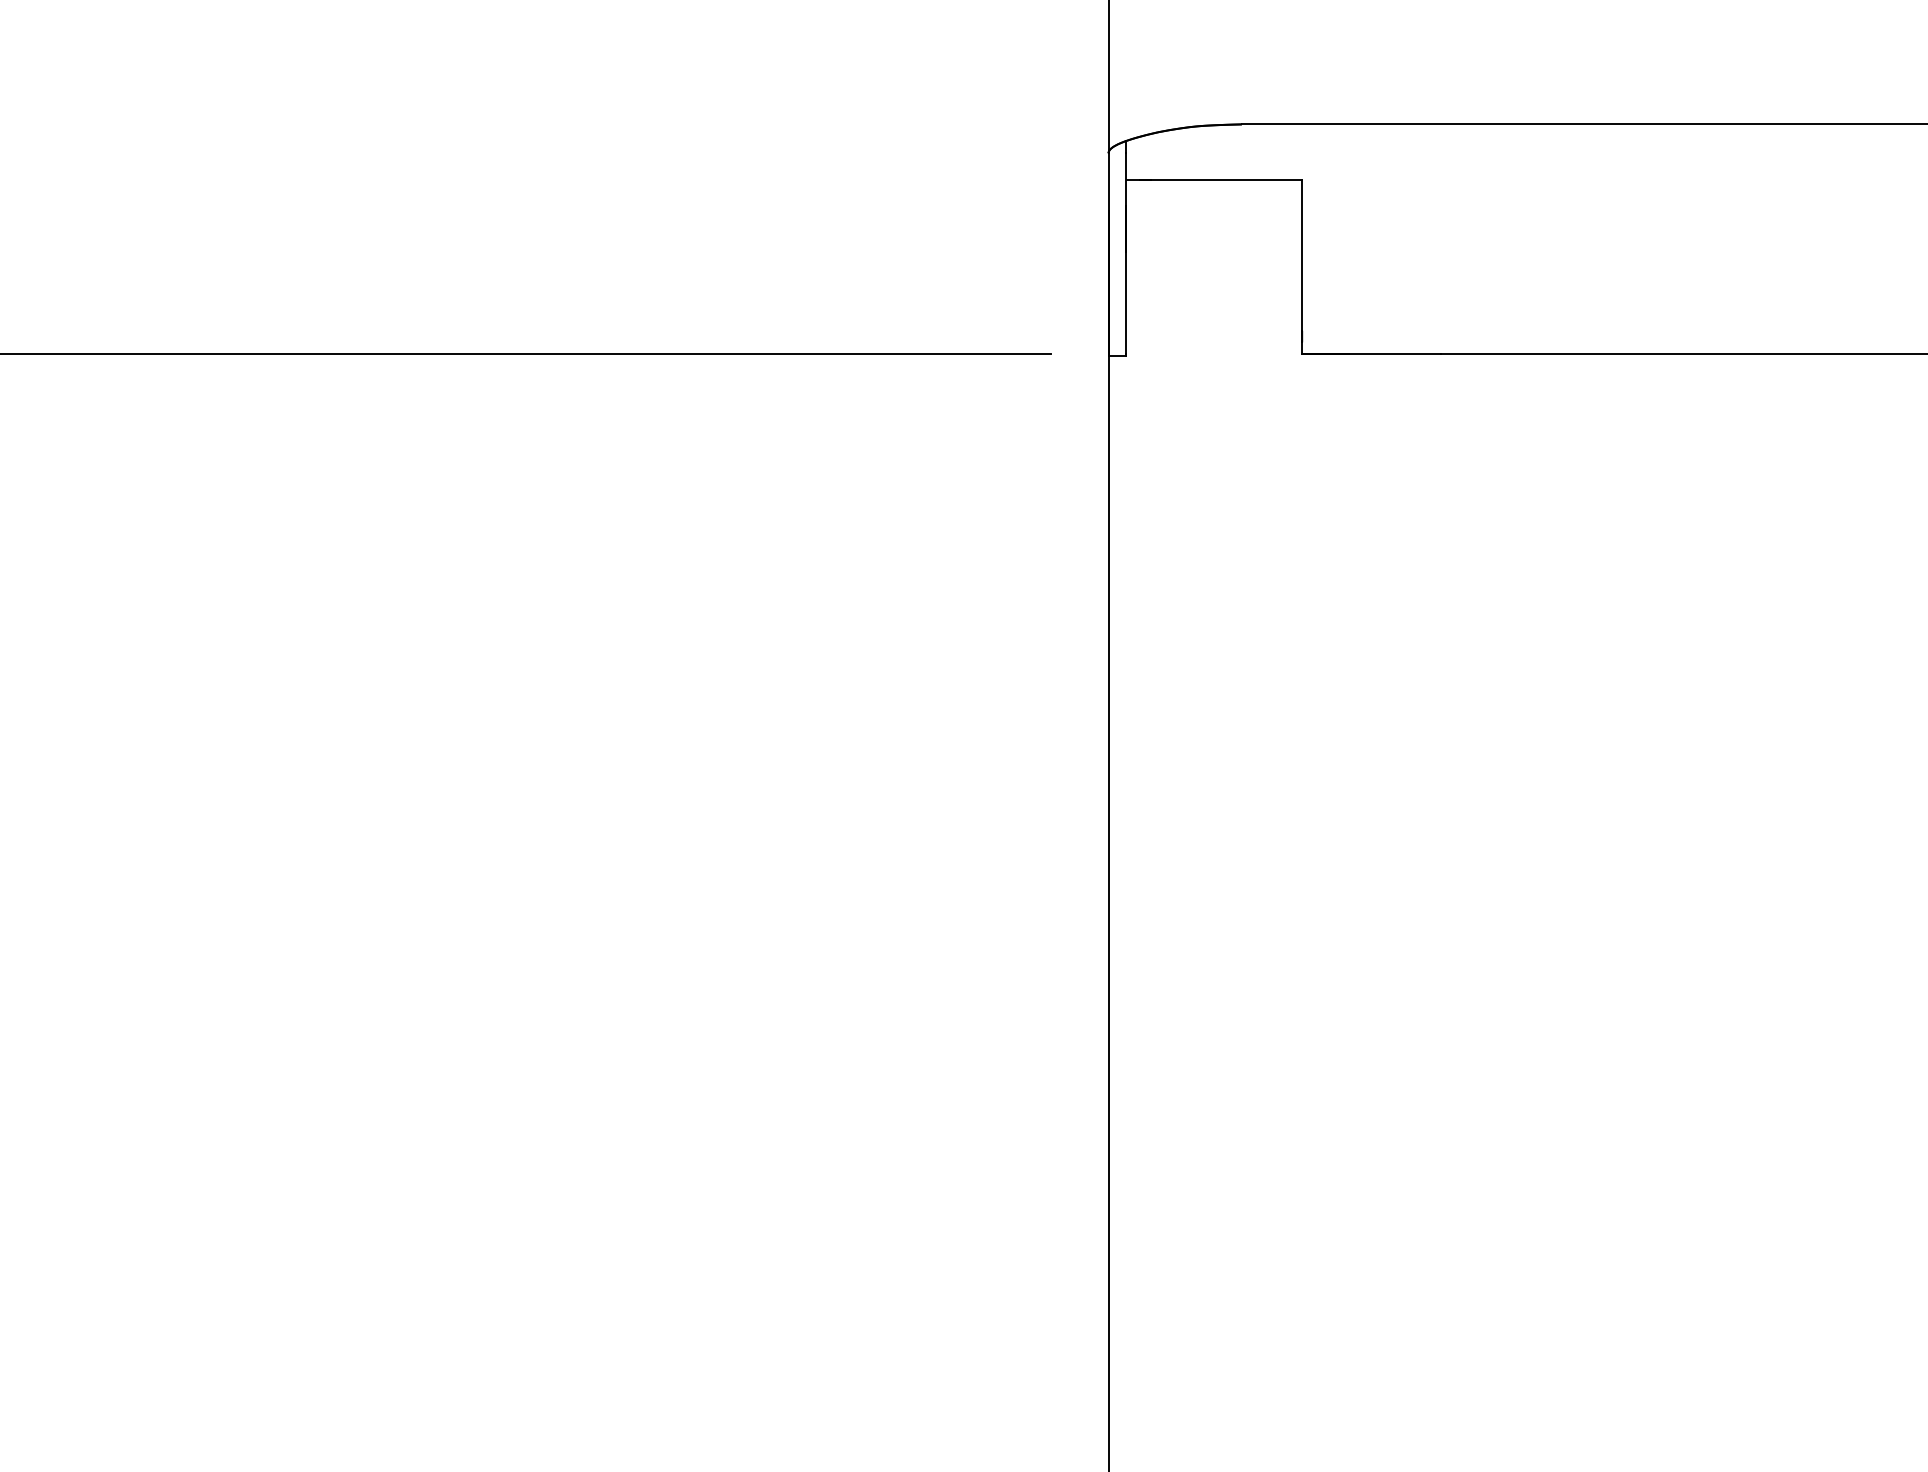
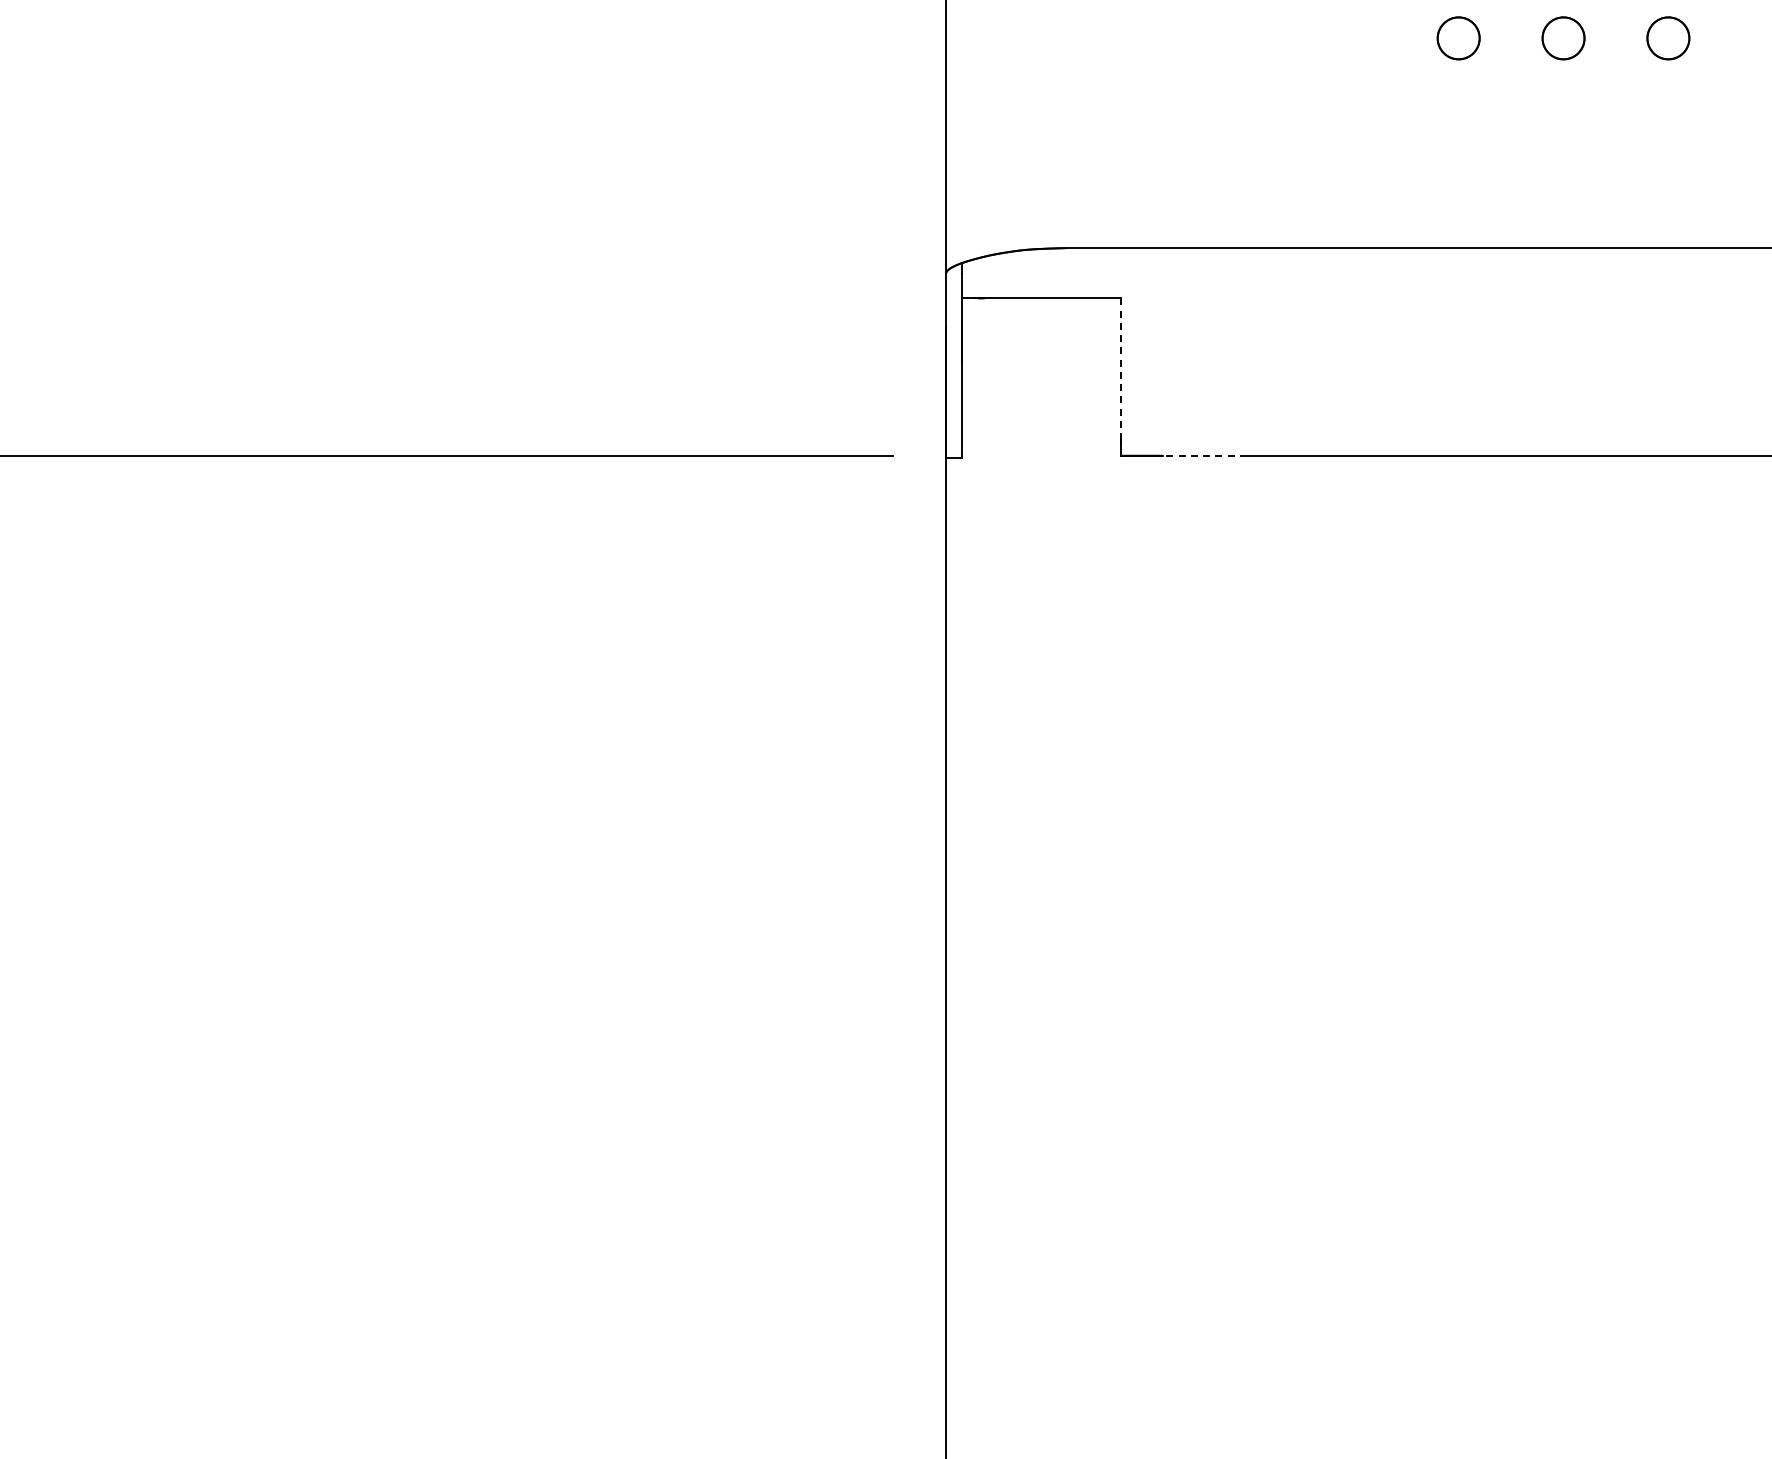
line: (1302, 256) -> (1121, 367), solid -> dashed
line: (1394, 353) -> (1204, 455), solid -> dashed

